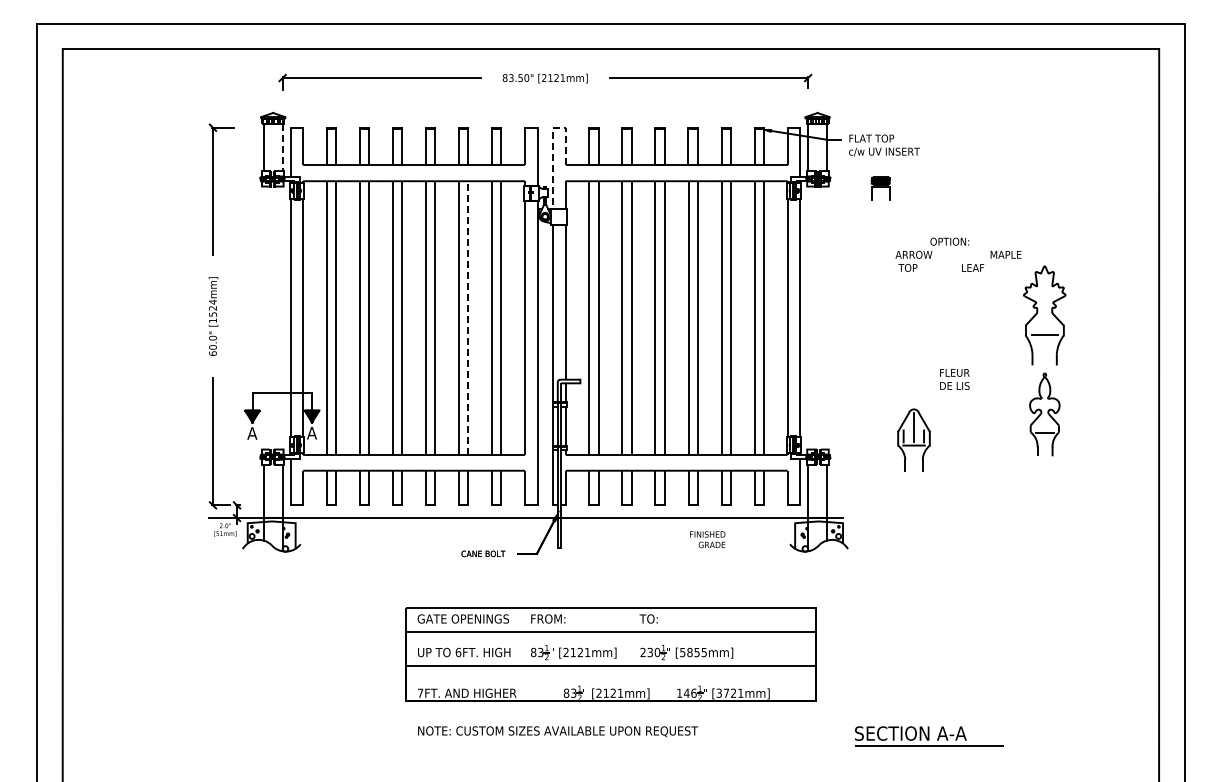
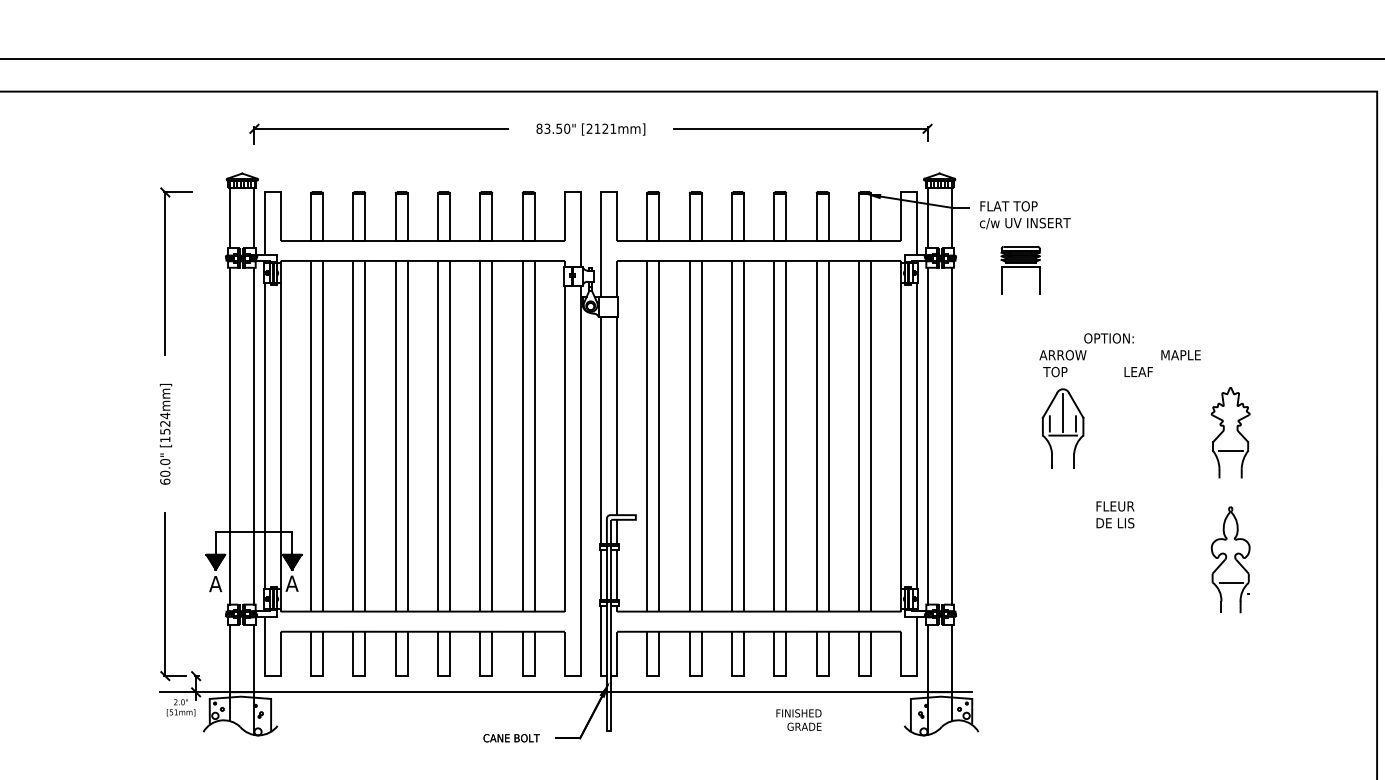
line: (553, 142) -> (601, 211), dashed -> solid
line: (282, 147) -> (254, 217), dashed -> solid
part: (880, 188) -> (1020, 270), size x1.67
part: (1044, 314) -> (1230, 431), size x0.71
line: (263, 317) -> (229, 435), added
line: (282, 317) -> (254, 435), added
line: (808, 317) -> (928, 435), added
line: (827, 317) -> (952, 435), added
line: (468, 318) -> (492, 436), dashed -> solid
part: (913, 439) -> (1062, 427), moved

